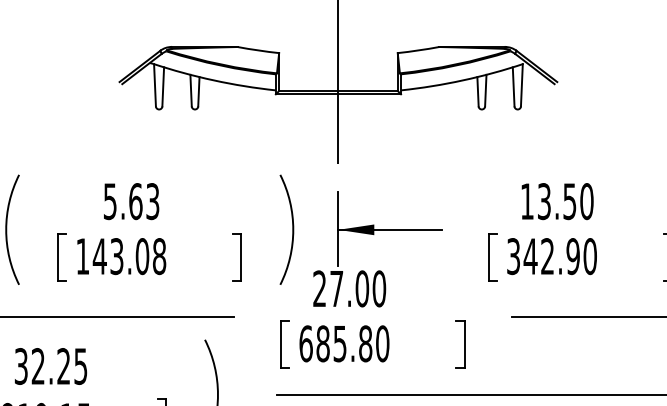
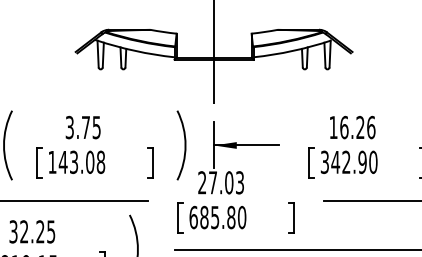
text: (131, 201) -> (83, 127), 5.63 -> 3.75
text: (565, 201) -> (357, 127), 13.50 -> 16.26
text: (378, 288) -> (239, 182), 27.00 -> 27.03

